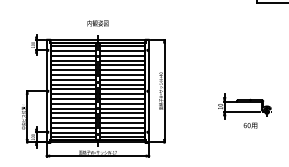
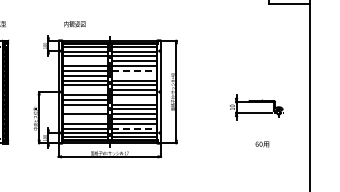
text: (97, 23) -> (74, 24), moved
line: (73, 60) -> (85, 61), removed
line: (122, 69) -> (134, 70), solid -> dashed
line: (121, 74) -> (133, 75), removed
line: (73, 89) -> (85, 90), removed
line: (121, 98) -> (133, 99), removed
line: (73, 108) -> (85, 109), removed
line: (73, 118) -> (85, 119), removed
text: (250, 125) -> (262, 144), moved
line: (122, 127) -> (134, 128), solid -> dashed

